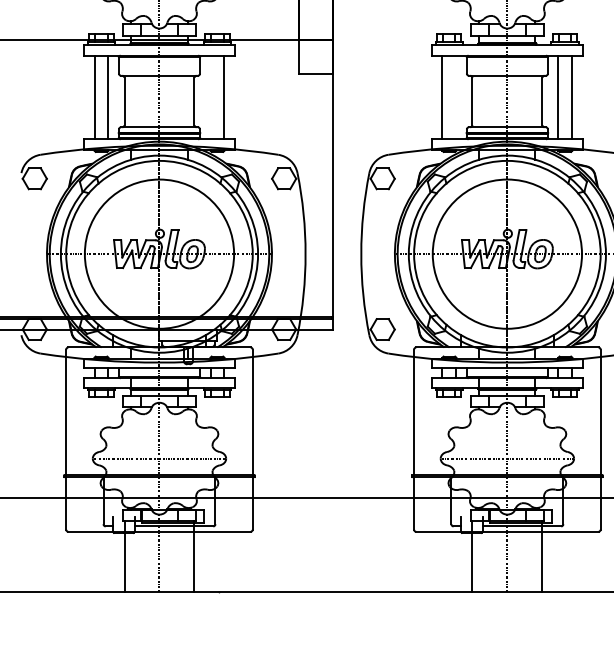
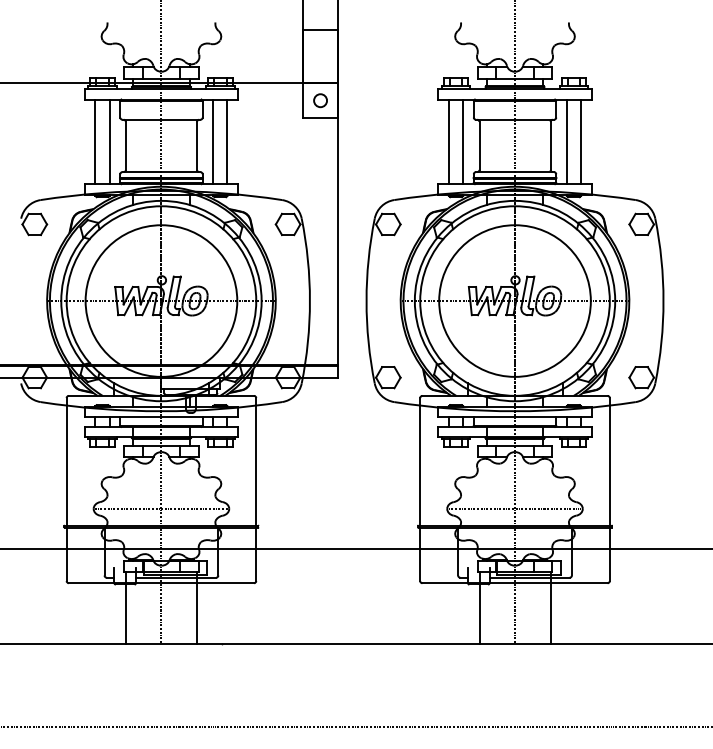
circle: (315, 56) -> (320, 100), added
line: (210, 97) -> (213, 141), added
line: (456, 97) -> (463, 141), added

